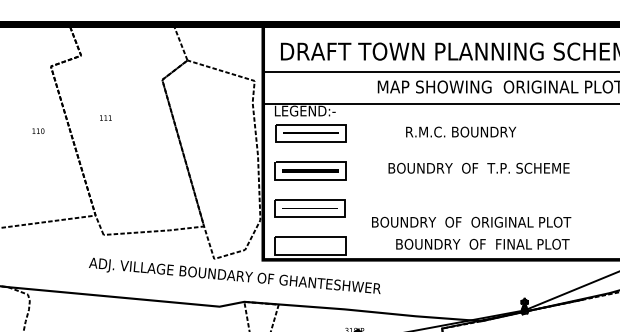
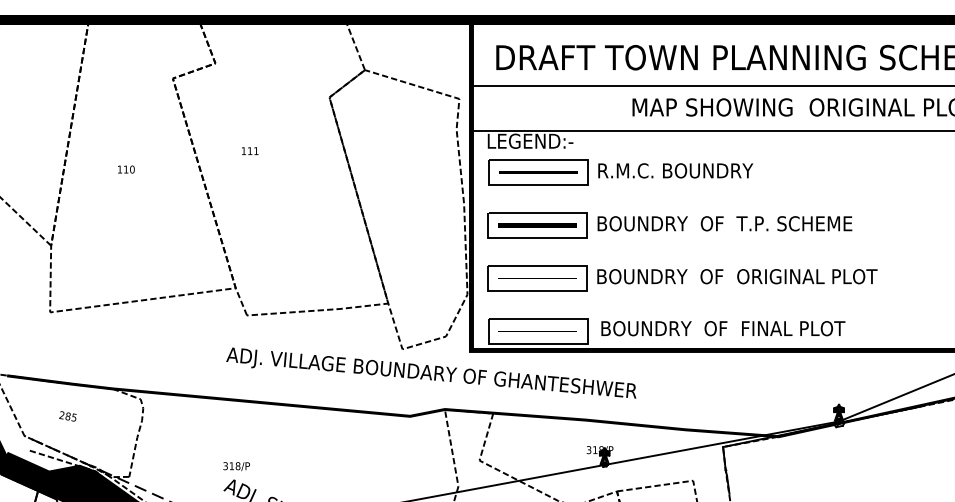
text: (38, 131) -> (126, 169), moved
text: (460, 131) -> (675, 170), moved
text: (478, 168) -> (724, 223), moved
text: (471, 222) -> (737, 276), moved
text: (483, 244) -> (723, 328), moved
line: (310, 246) -> (537, 331), added

